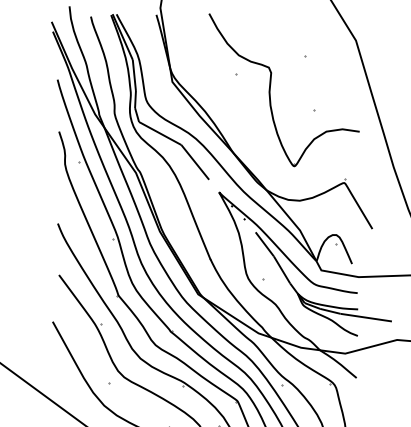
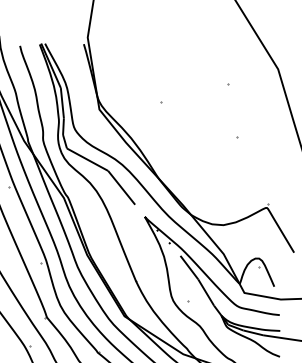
part: (270, 90) -> (194, 117), removed

